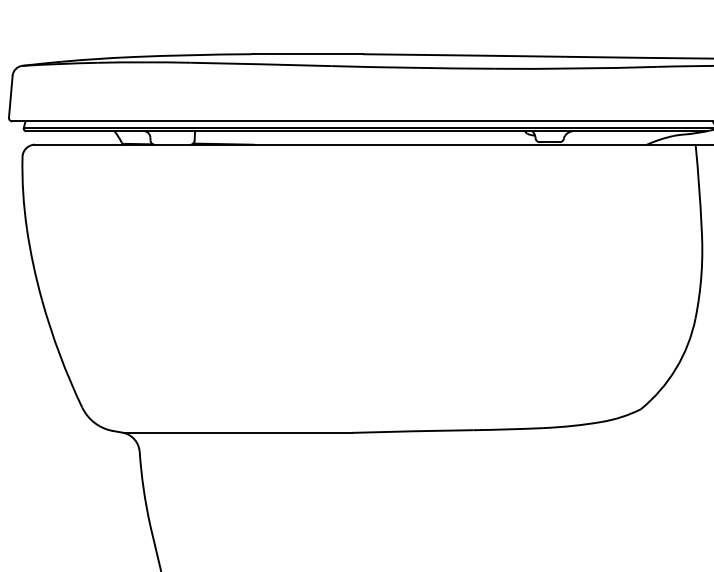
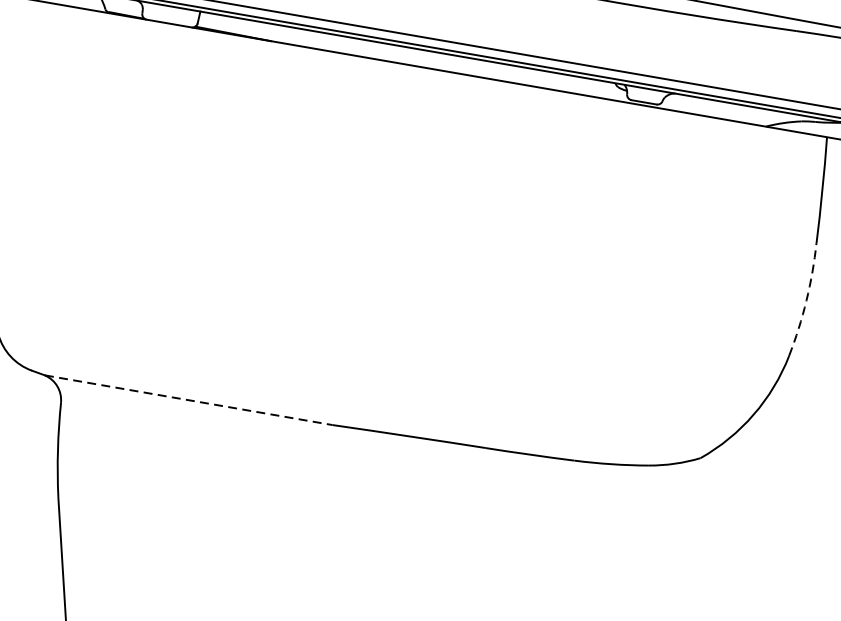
arc: (701, 273) -> (806, 300), solid -> dashed
line: (238, 432) -> (189, 399), solid -> dashed

